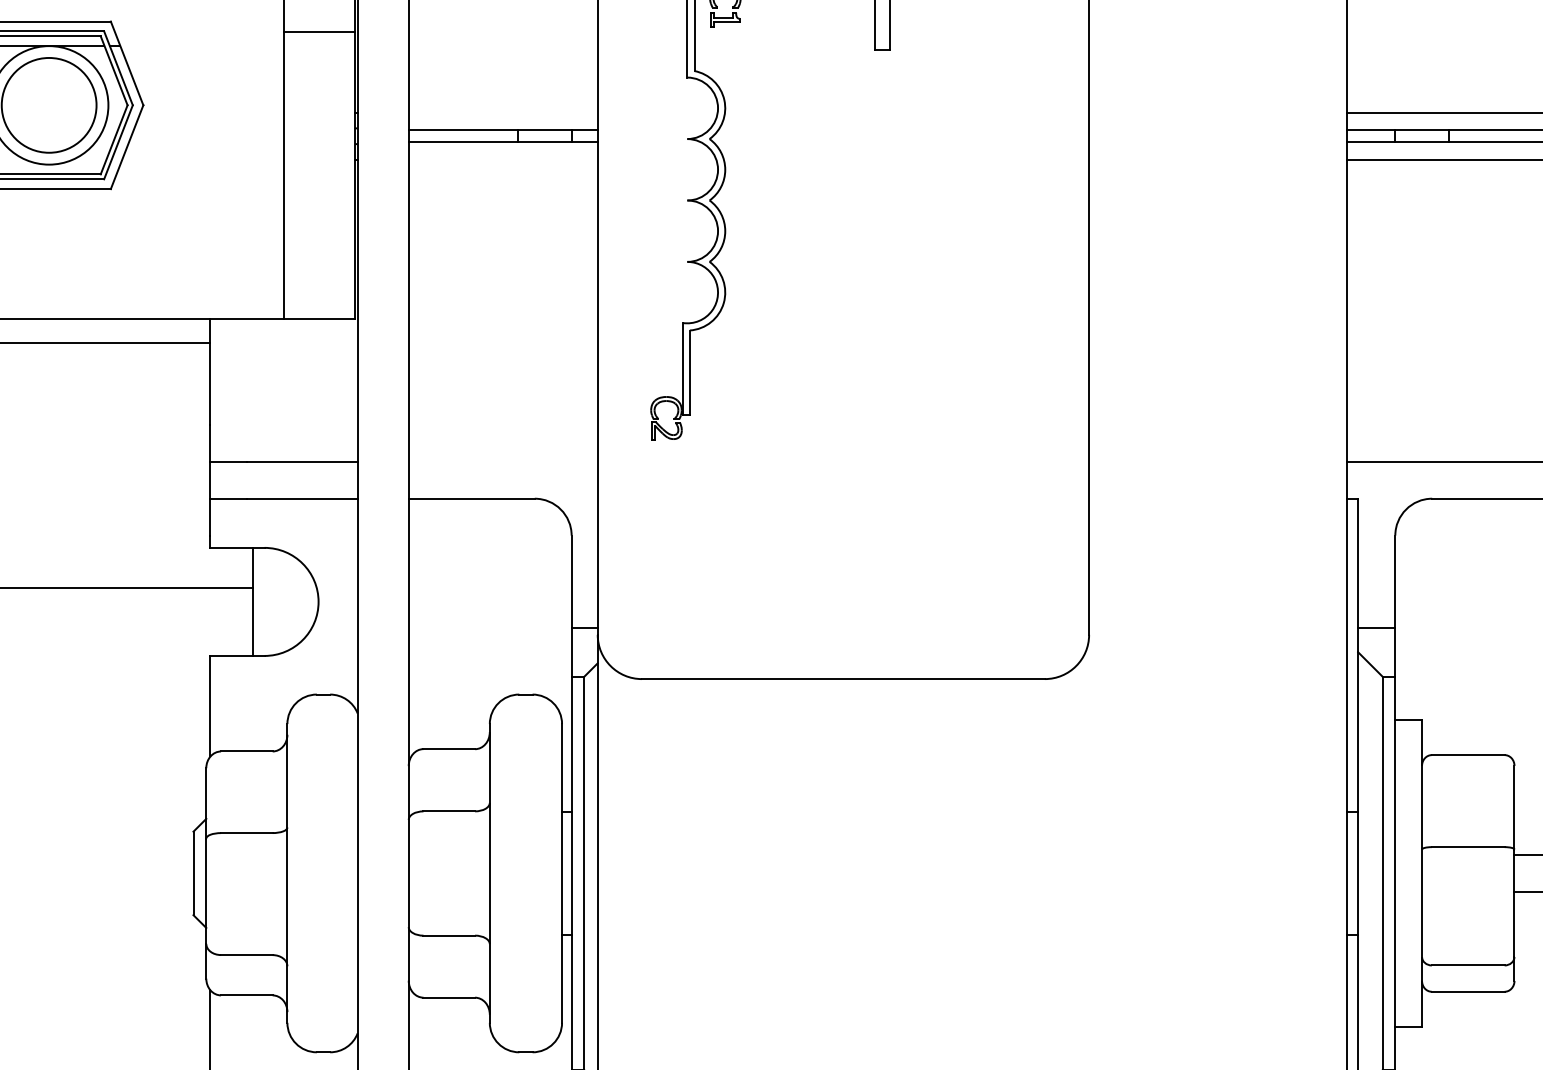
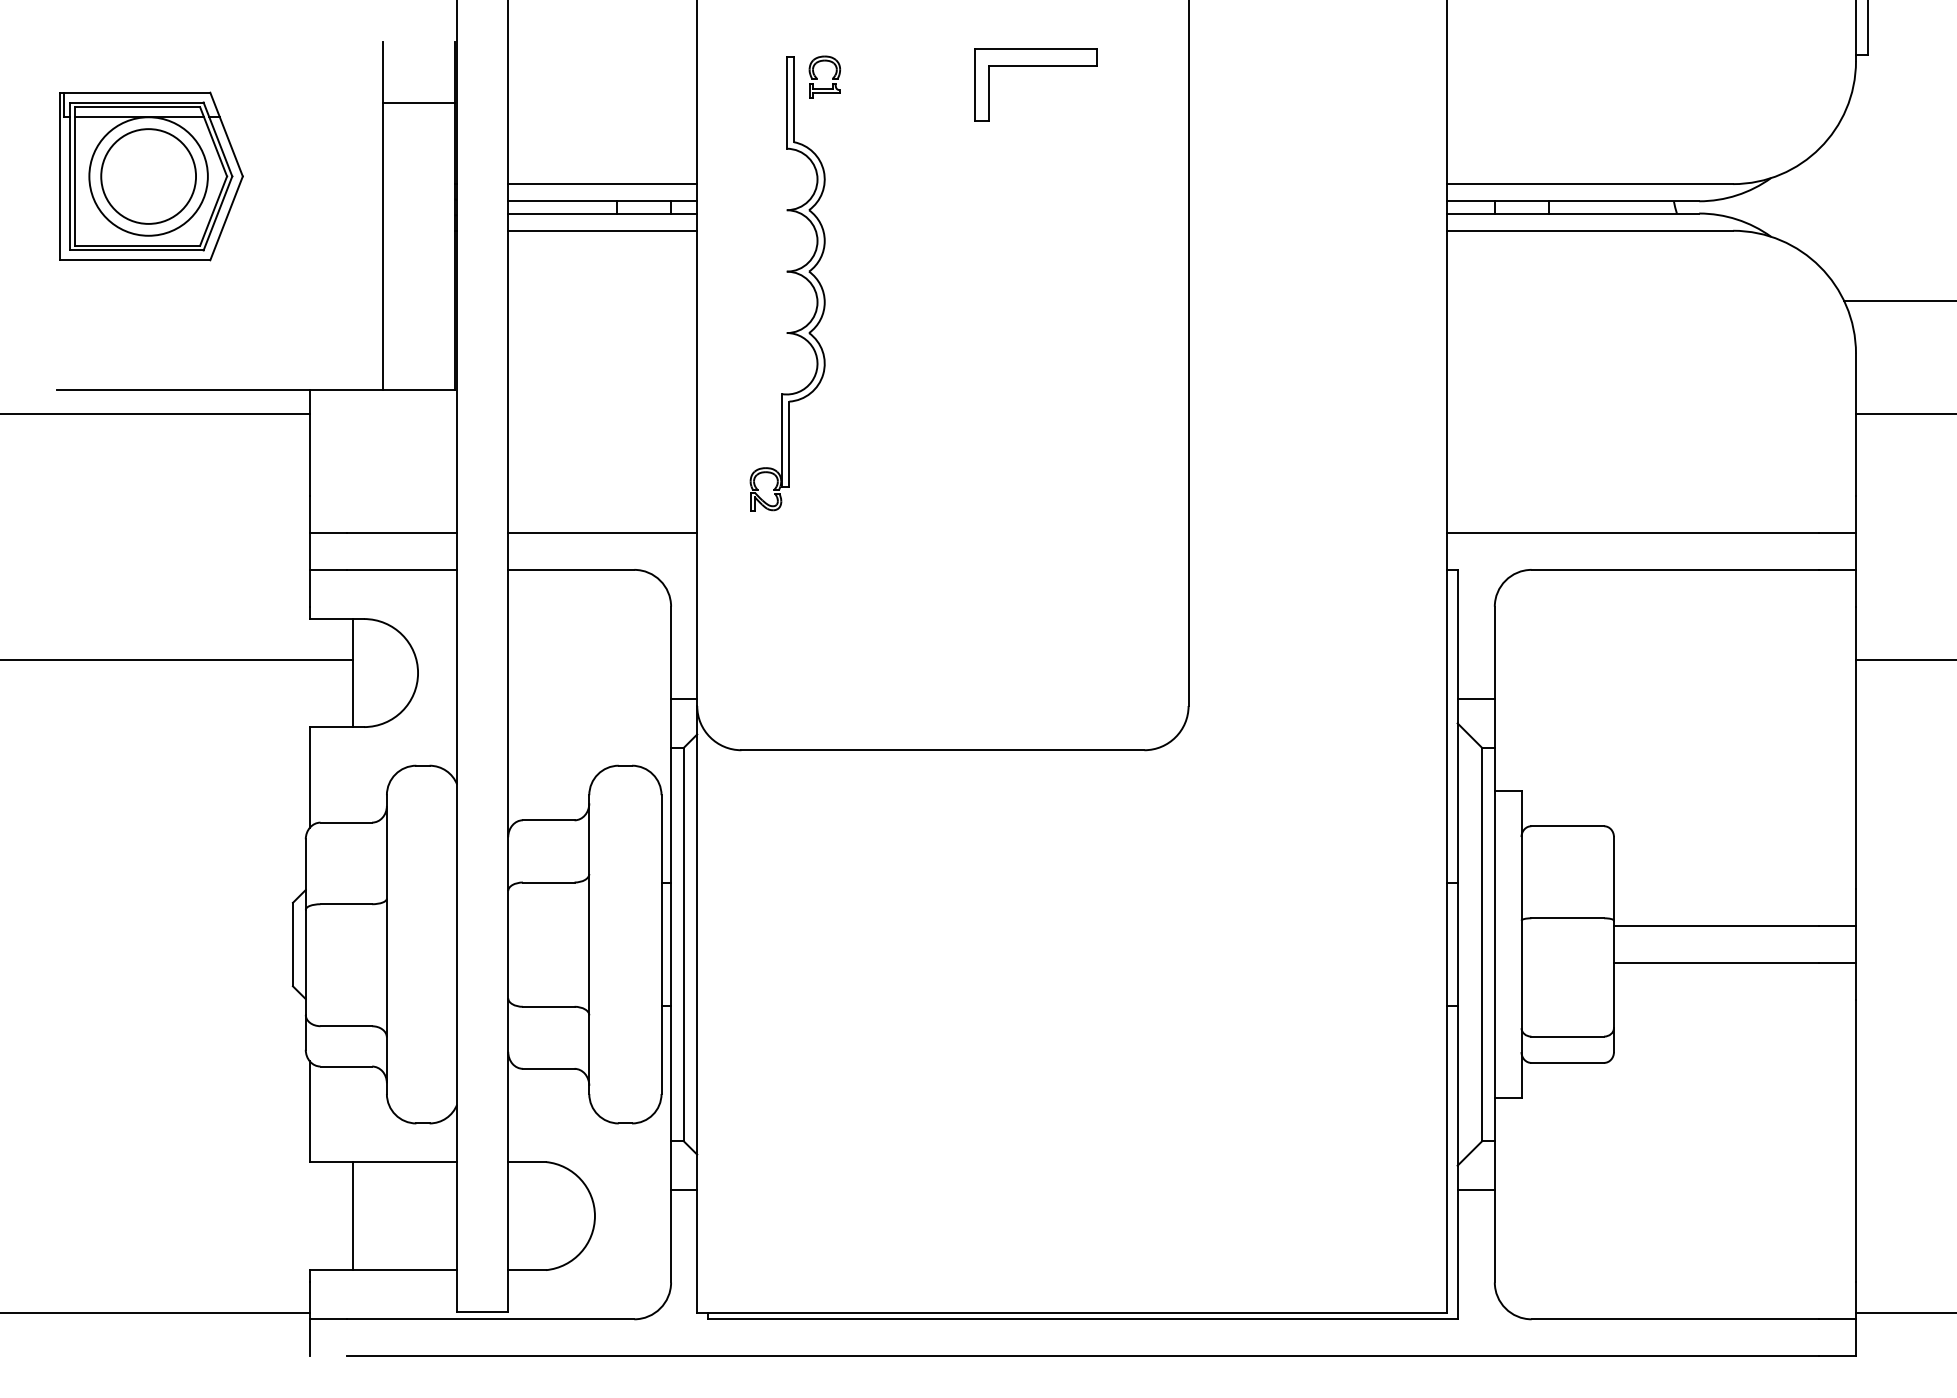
line: (503, 113) -> (602, 184), added
line: (503, 159) -> (602, 230), added
line: (503, 462) -> (602, 533), added

